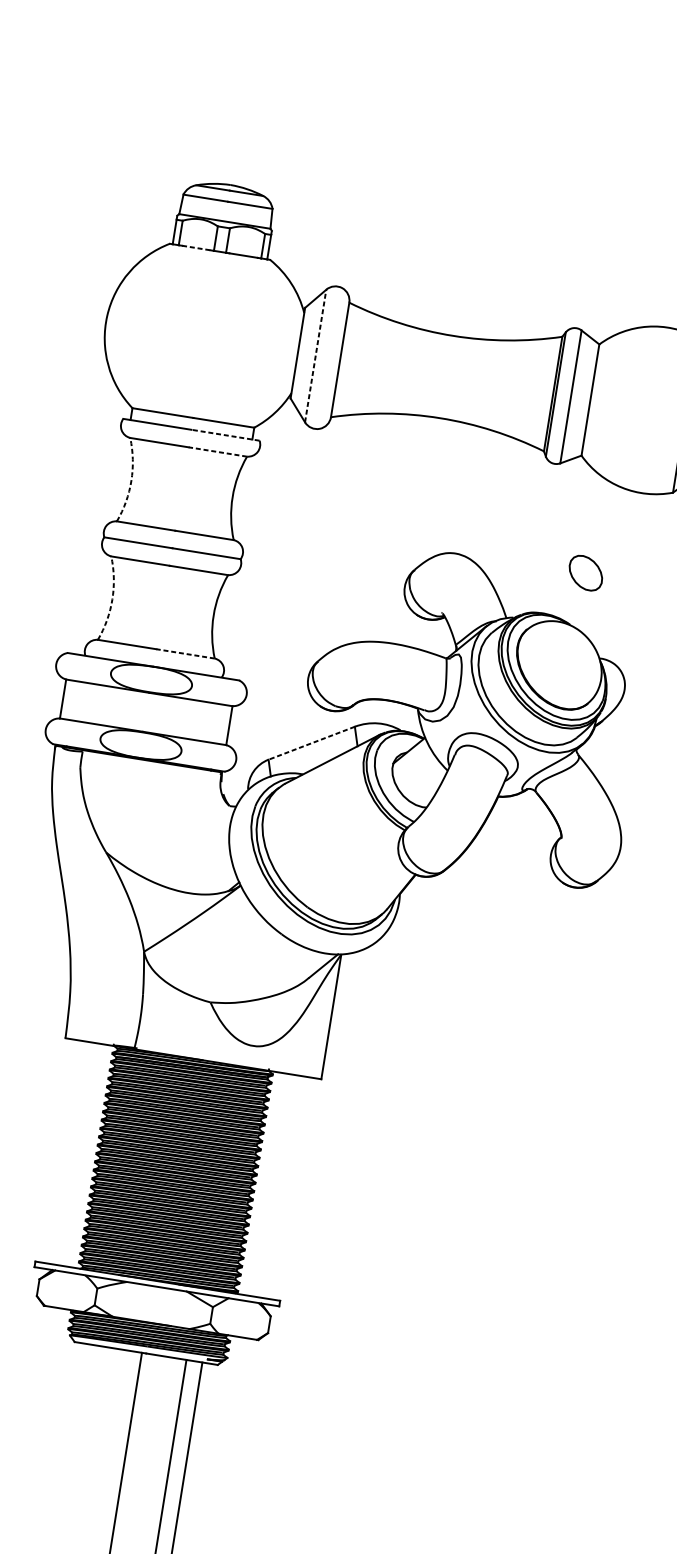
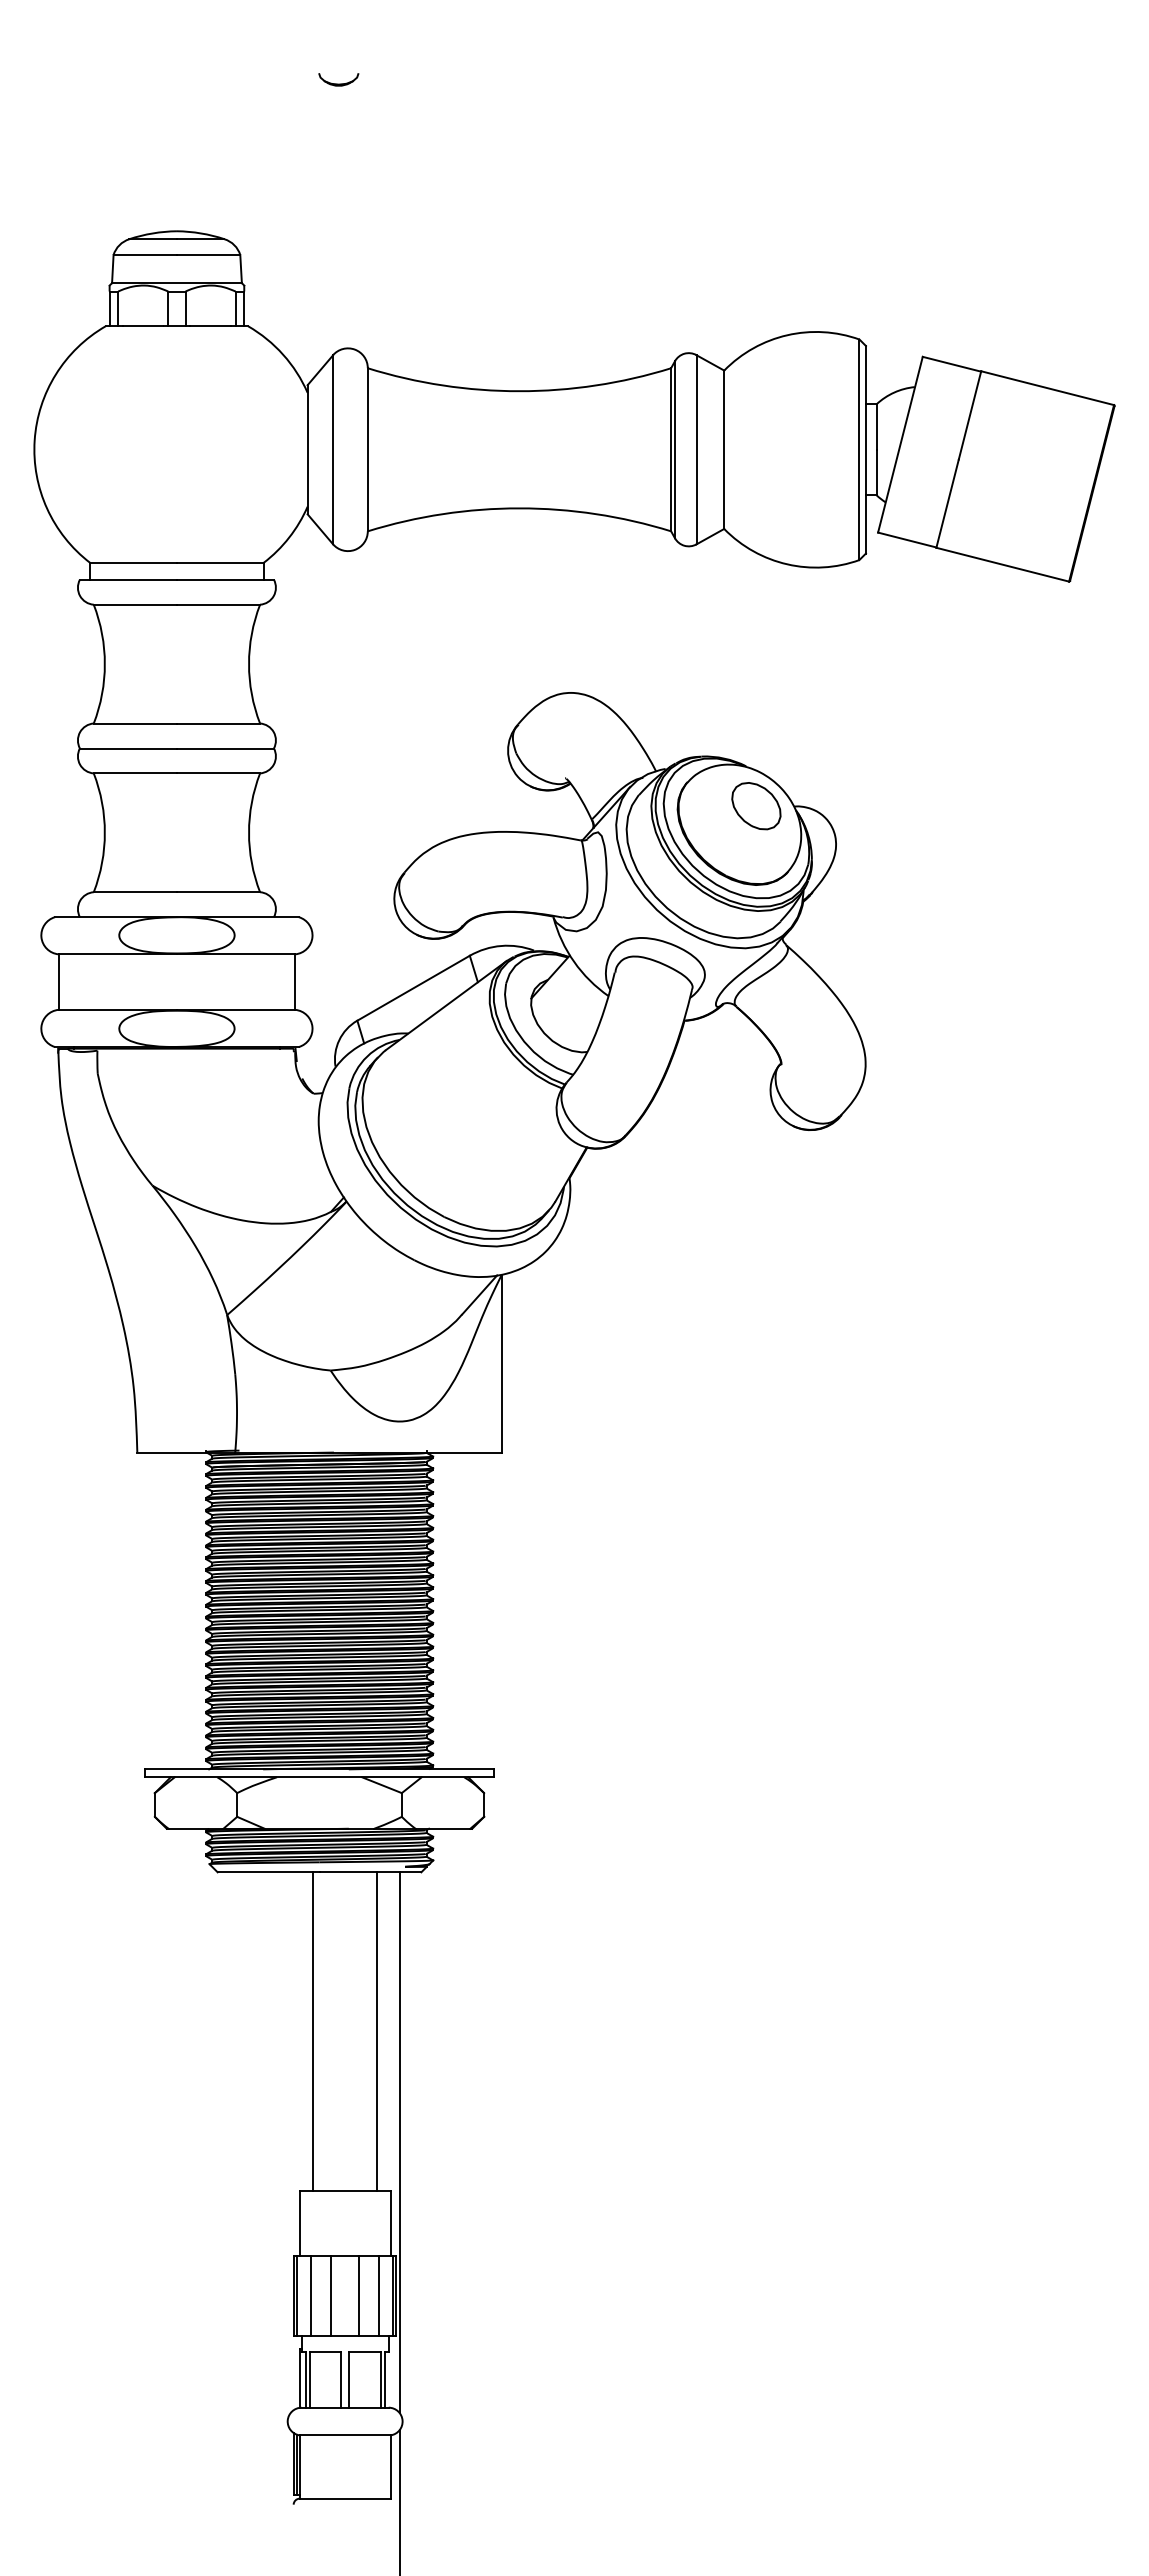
part: (361, 96) -> (338, 79), added
line: (196, 248) -> (143, 326), dashed -> solid
line: (315, 355) -> (332, 449), dashed -> solid
line: (225, 435) -> (225, 579), dashed -> solid
line: (217, 451) -> (218, 604), dashed -> solid
arc: (131, 481) -> (104, 664), dashed -> solid
part: (585, 573) -> (756, 806), moved
arc: (112, 599) -> (104, 832), dashed -> solid
line: (185, 654) -> (218, 892), dashed -> solid
line: (311, 743) -> (413, 988), dashed -> solid

